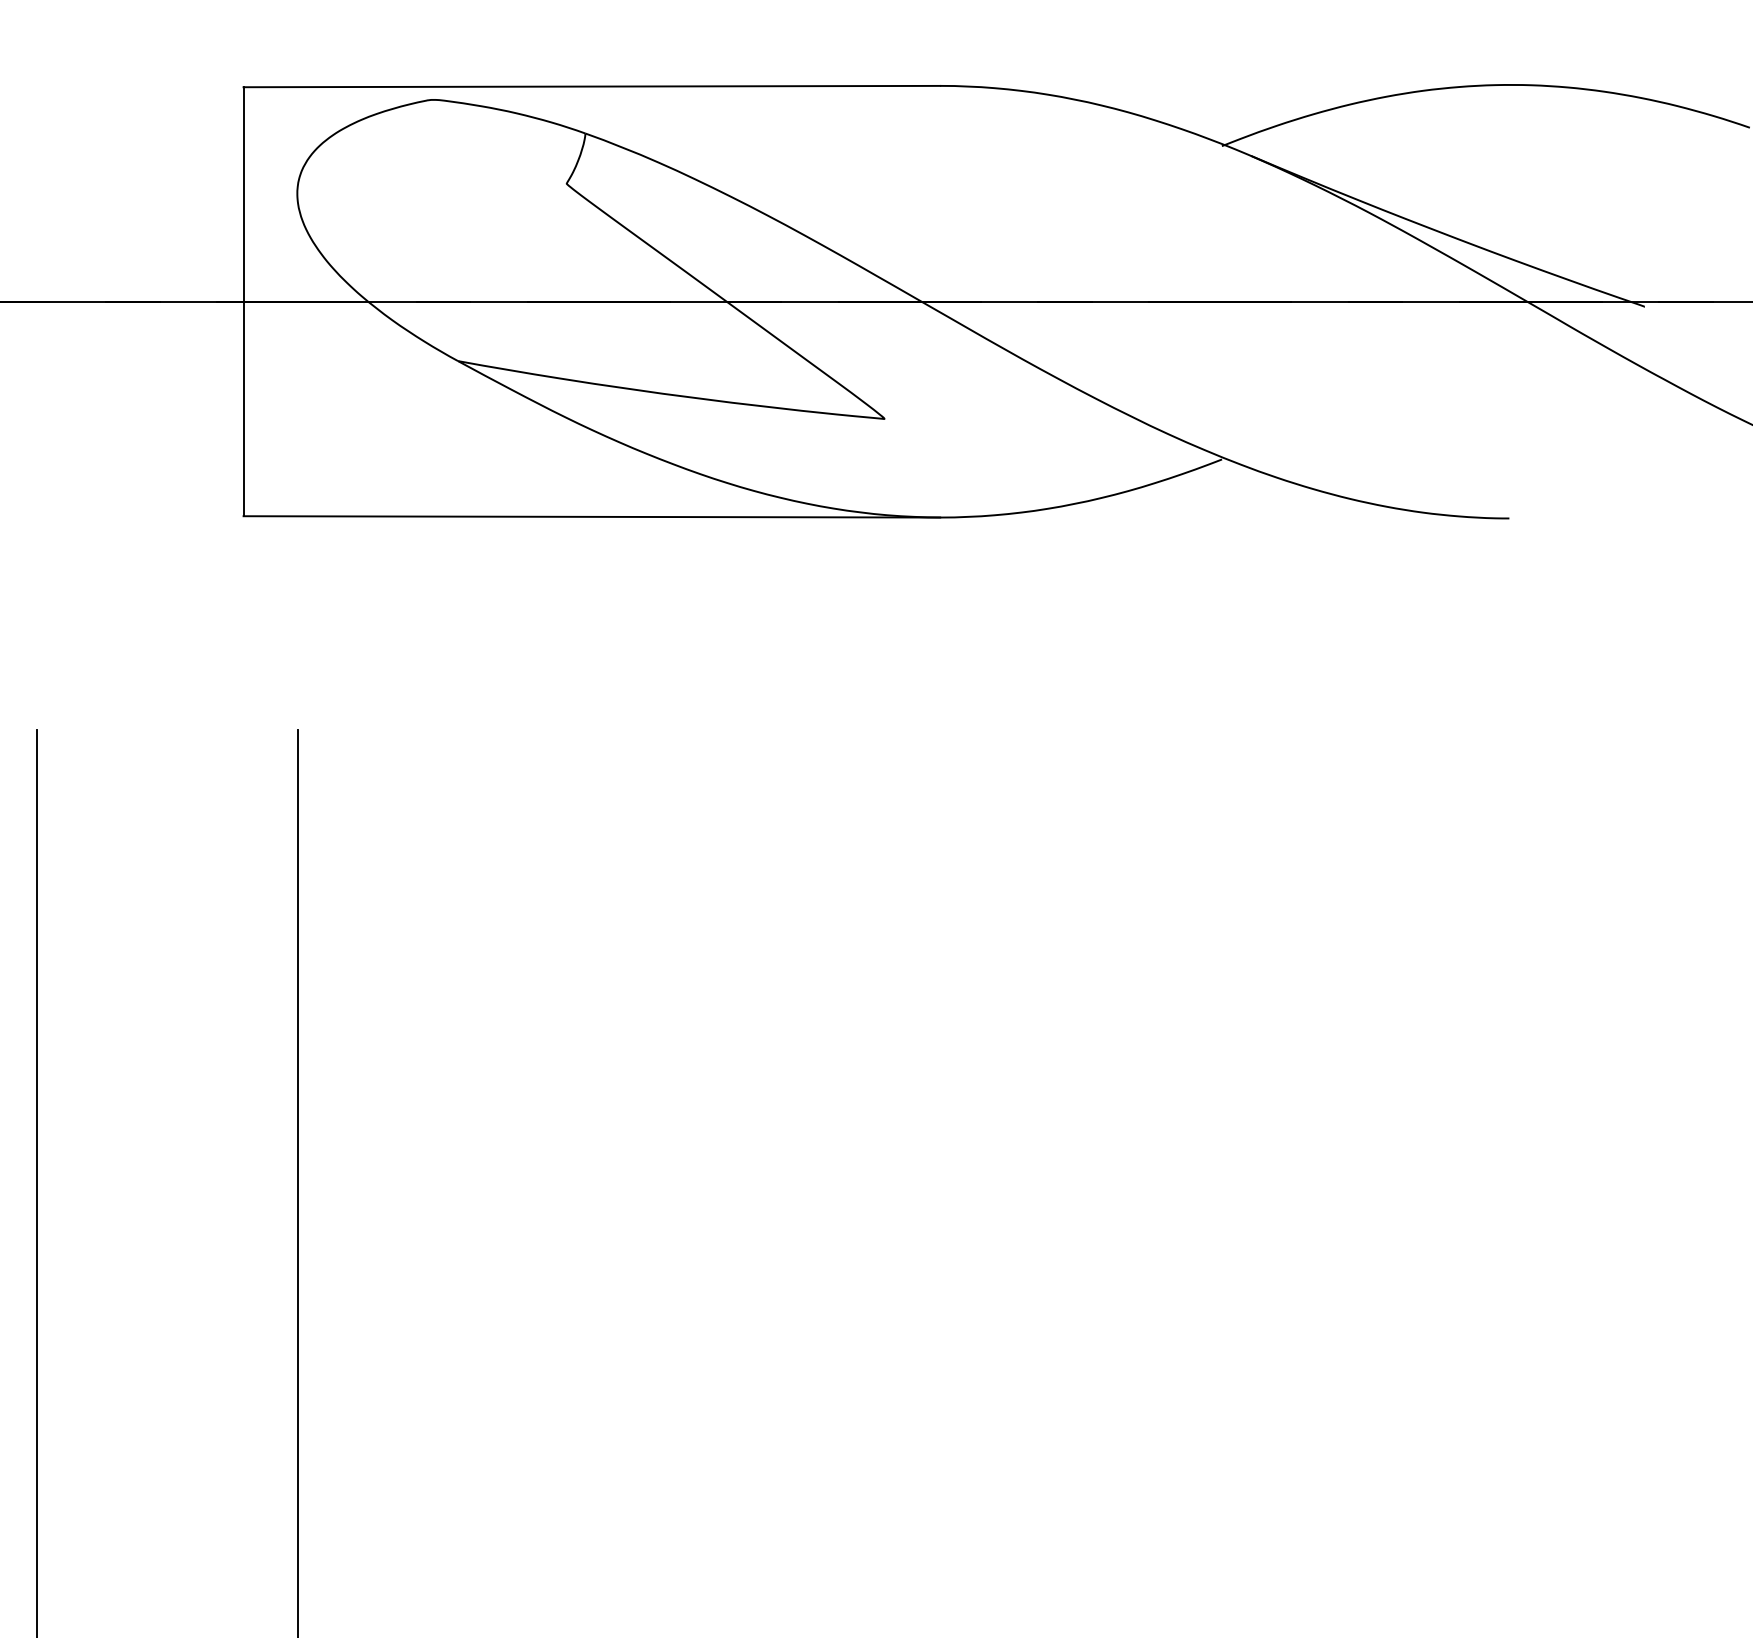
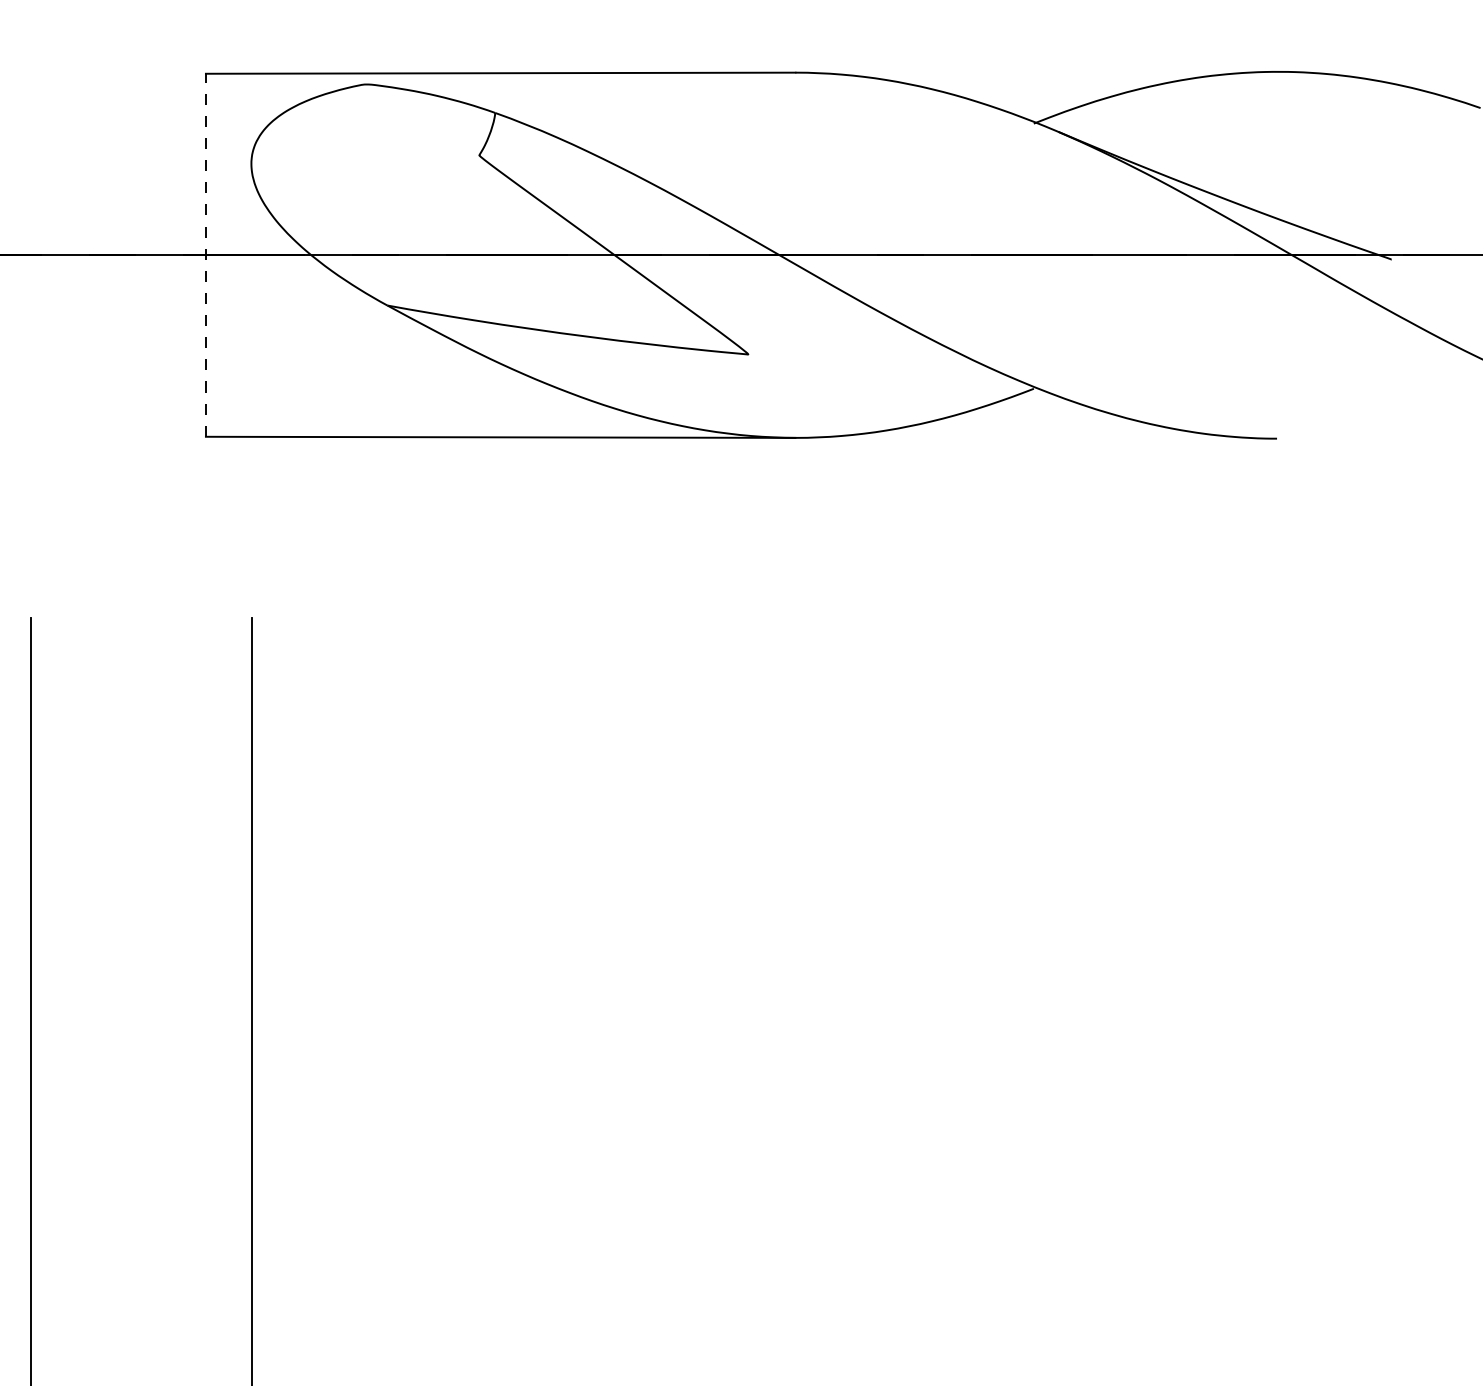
line: (243, 301) -> (205, 255), solid -> dashed

